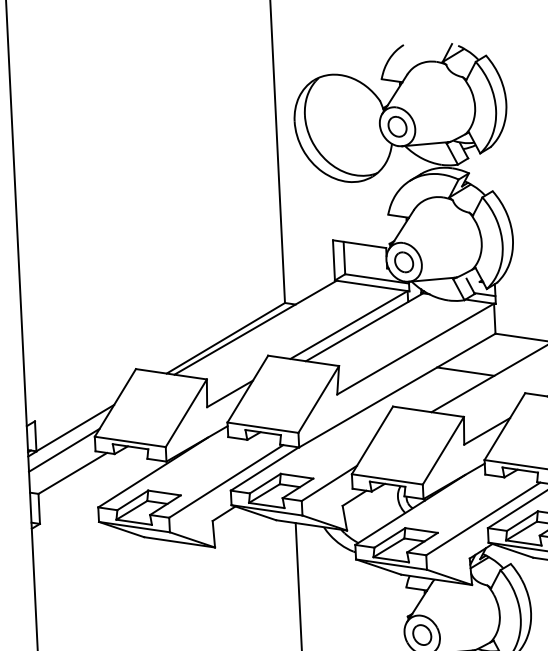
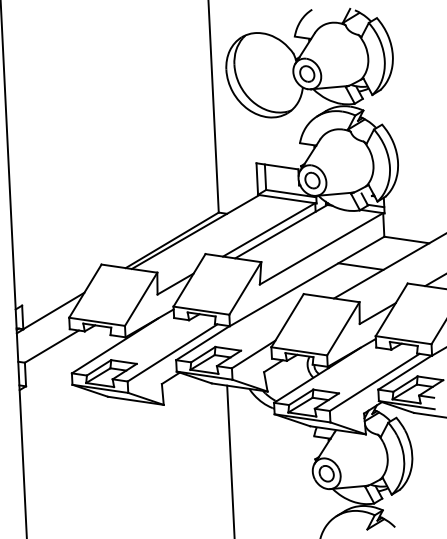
line: (64, 450) -> (45, 328), removed

